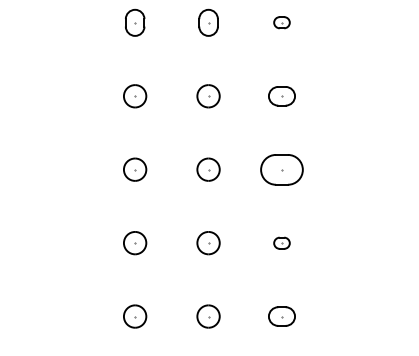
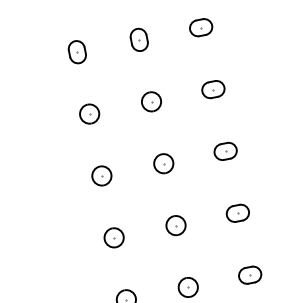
part: (281, 22) -> (200, 27), size x1.67
part: (281, 169) -> (225, 151), size x0.62
part: (281, 243) -> (237, 213), size x1.67

